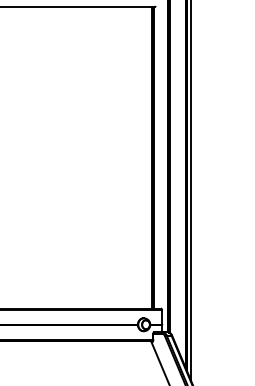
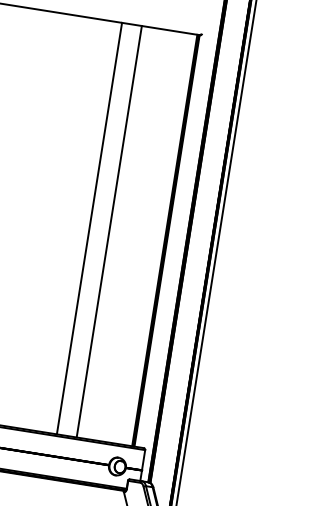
line: (97, 157) -> (90, 228), added
line: (111, 157) -> (109, 231), added

